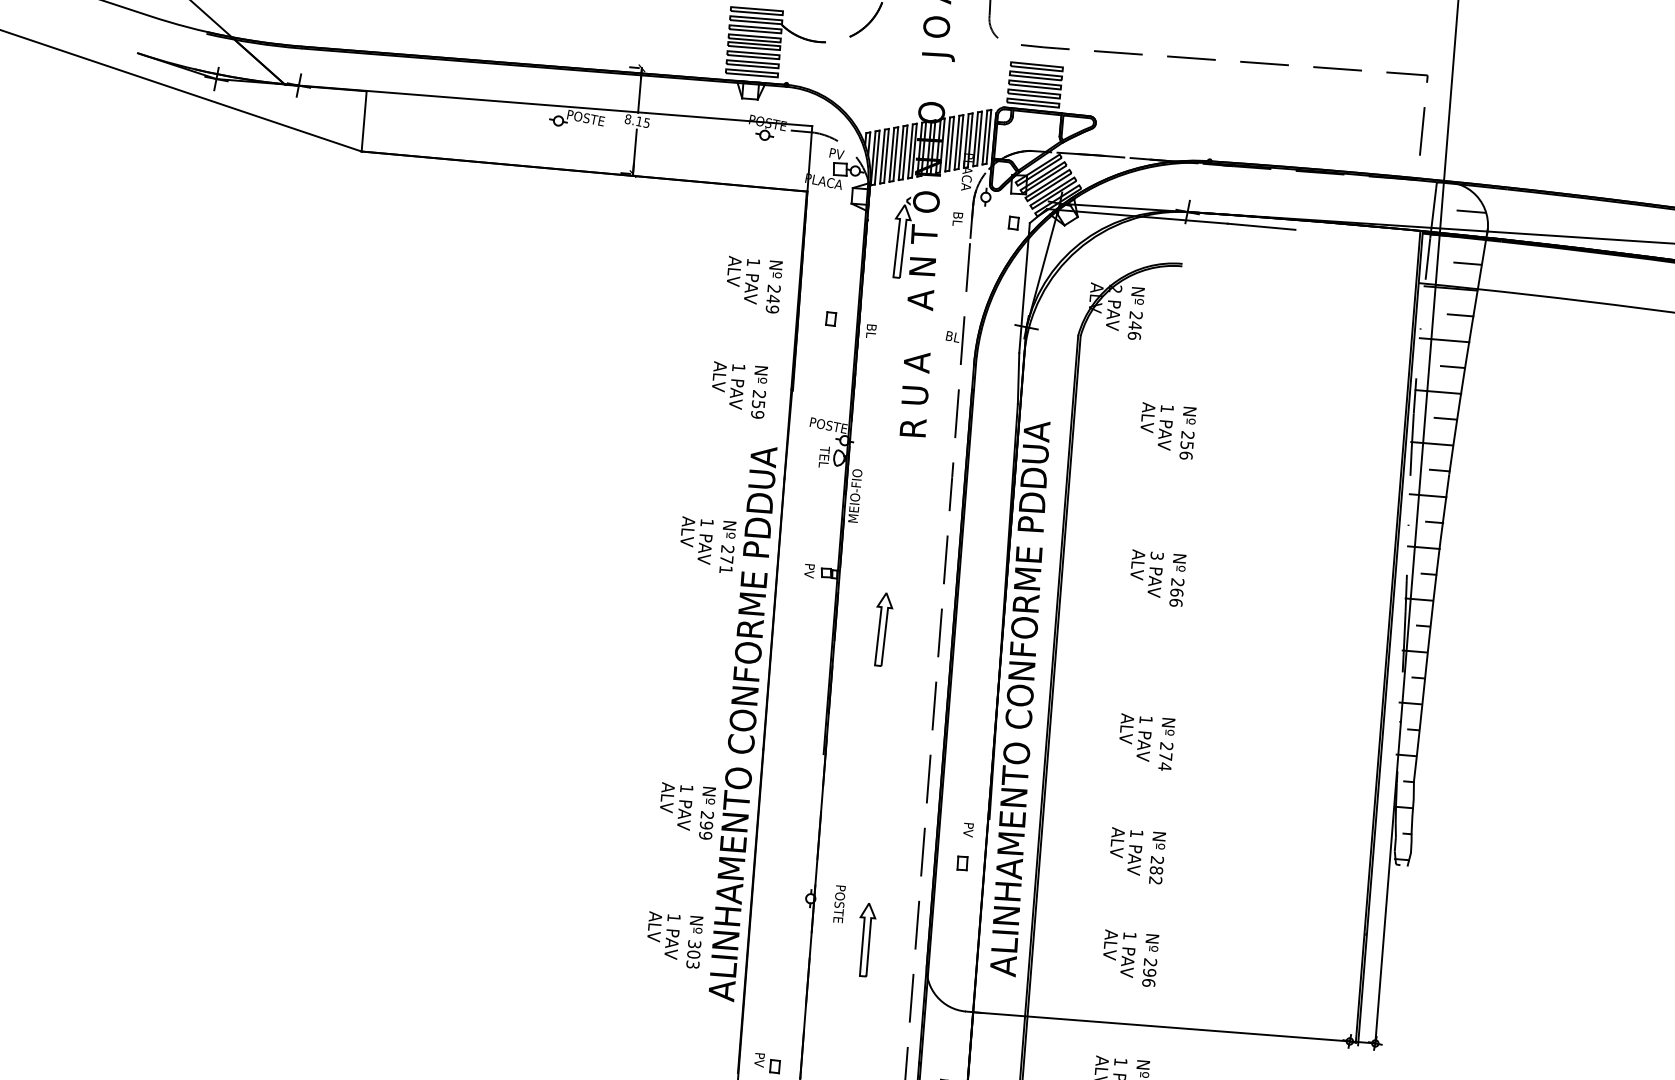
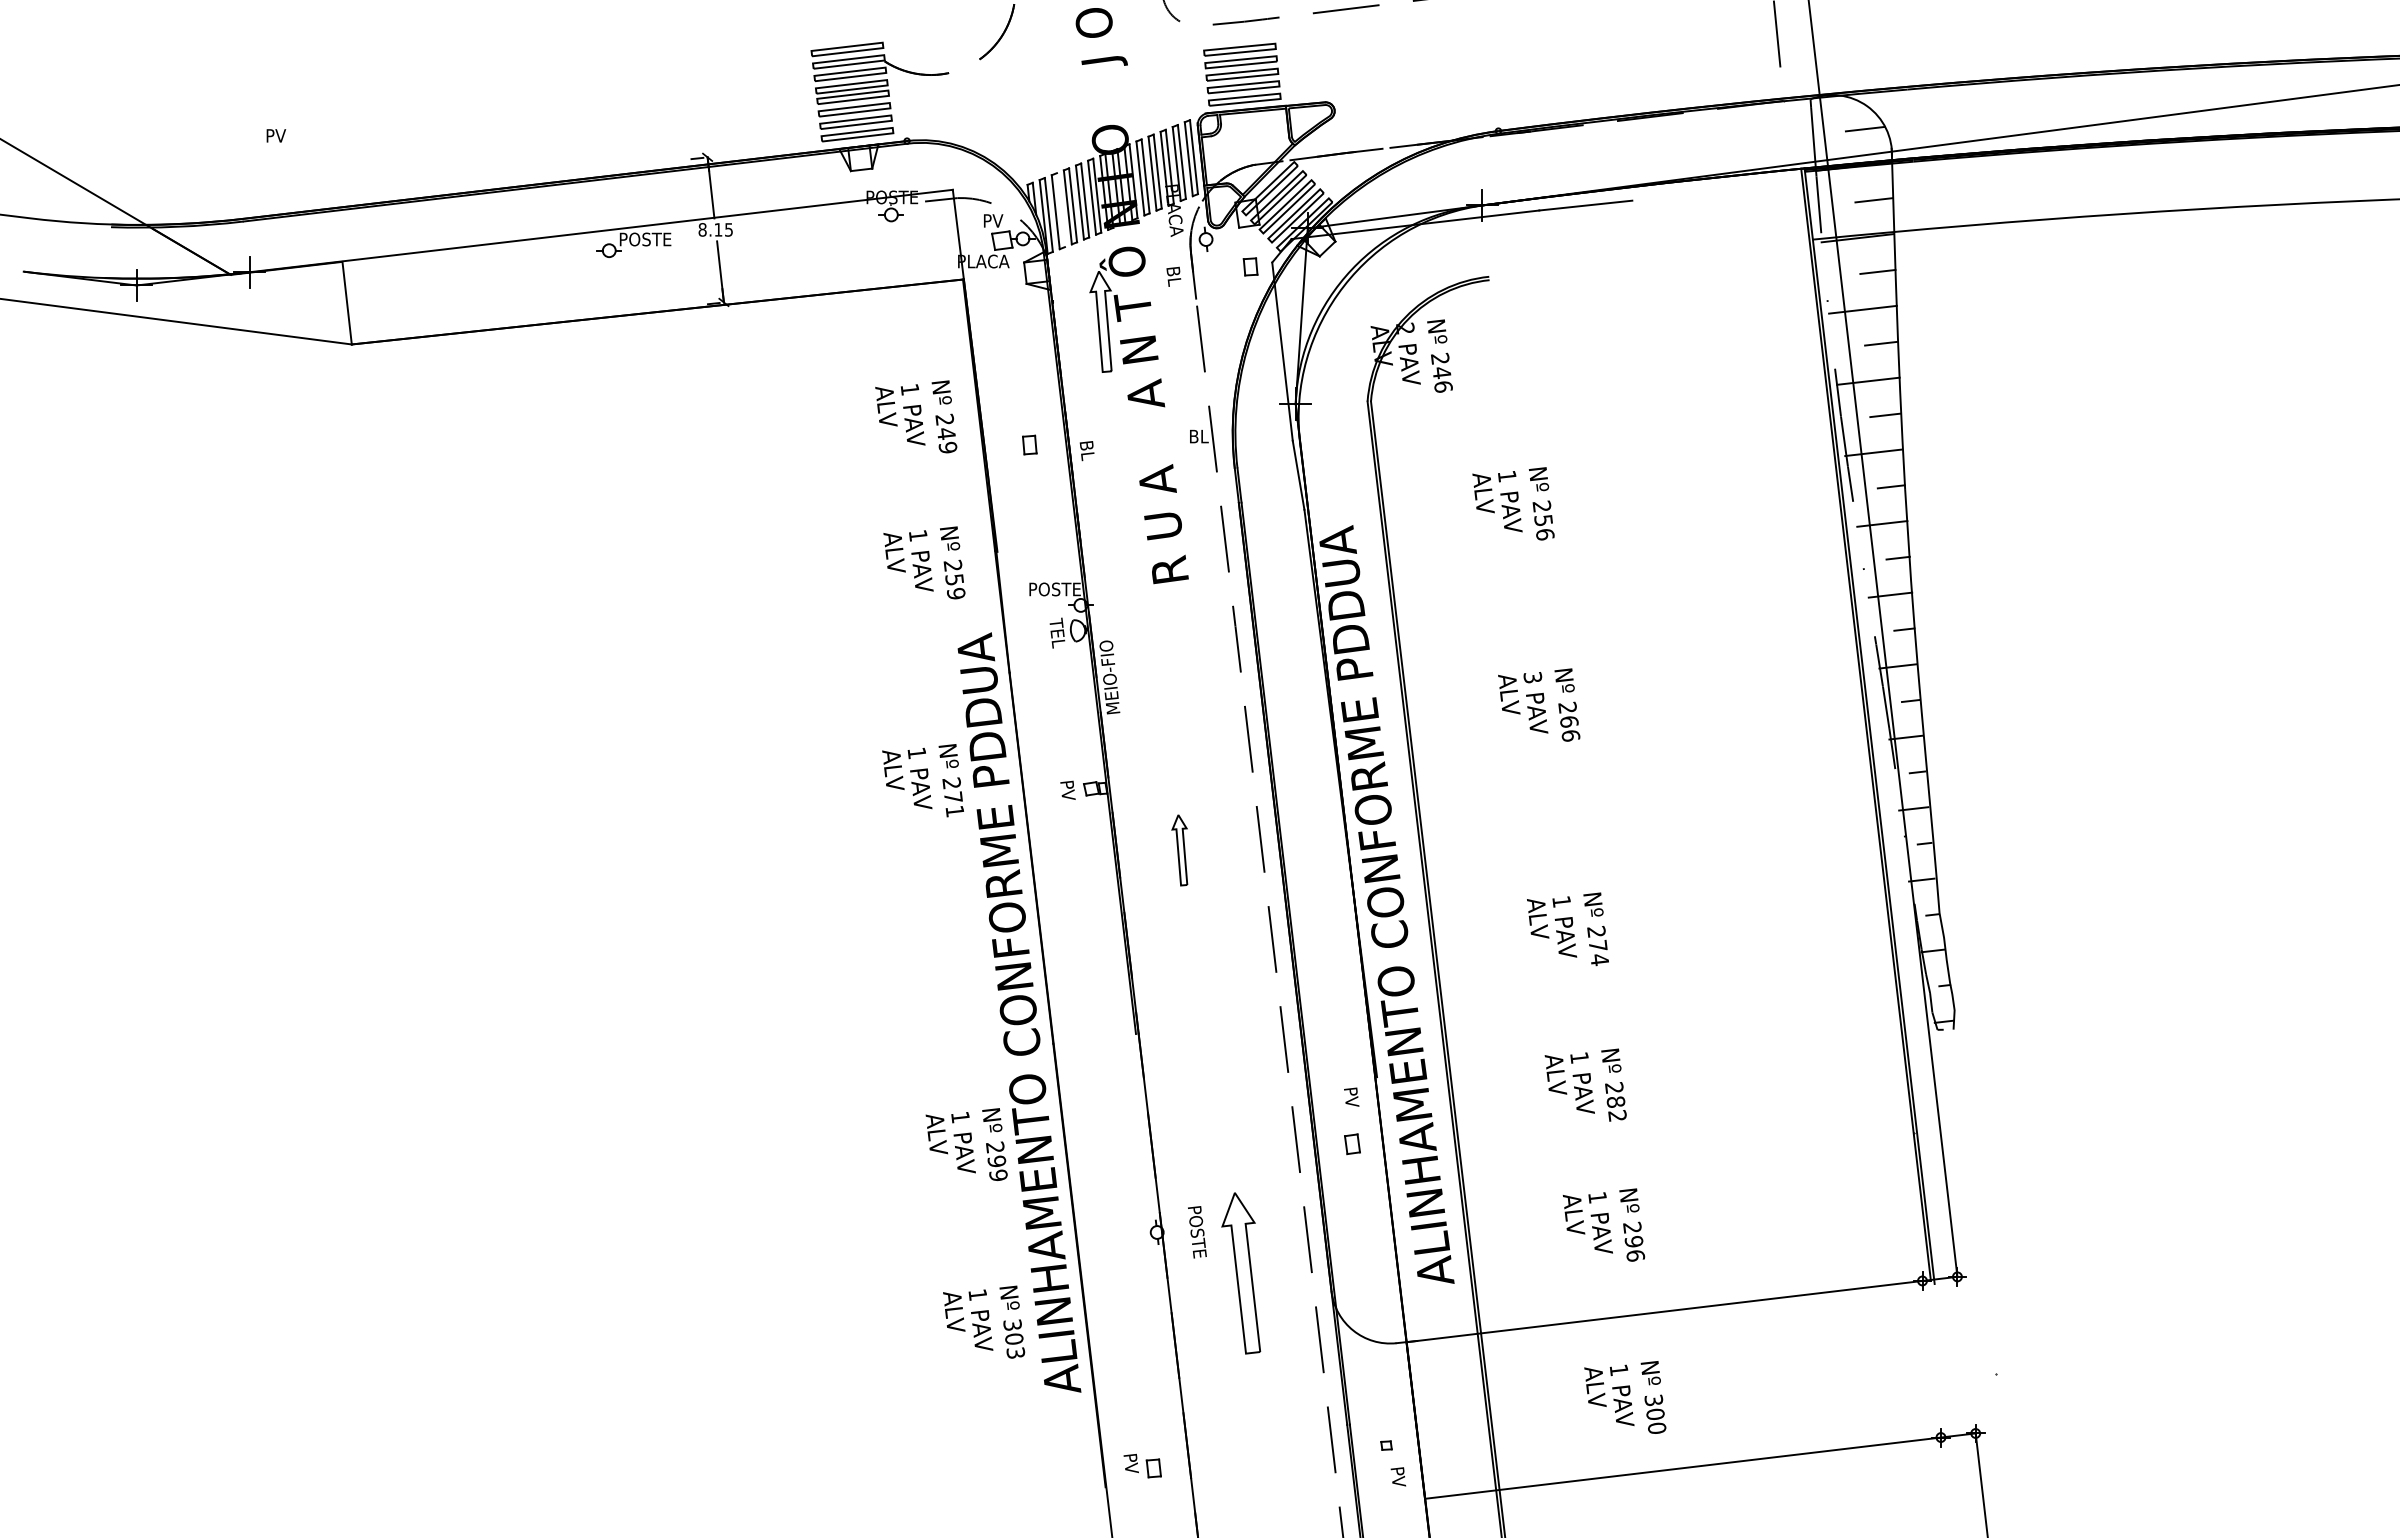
line: (886, 156) -> (1060, 210), removed
part: (880, 629) -> (1179, 850), size x0.7
part: (864, 939) -> (1240, 1273), size x1.6

